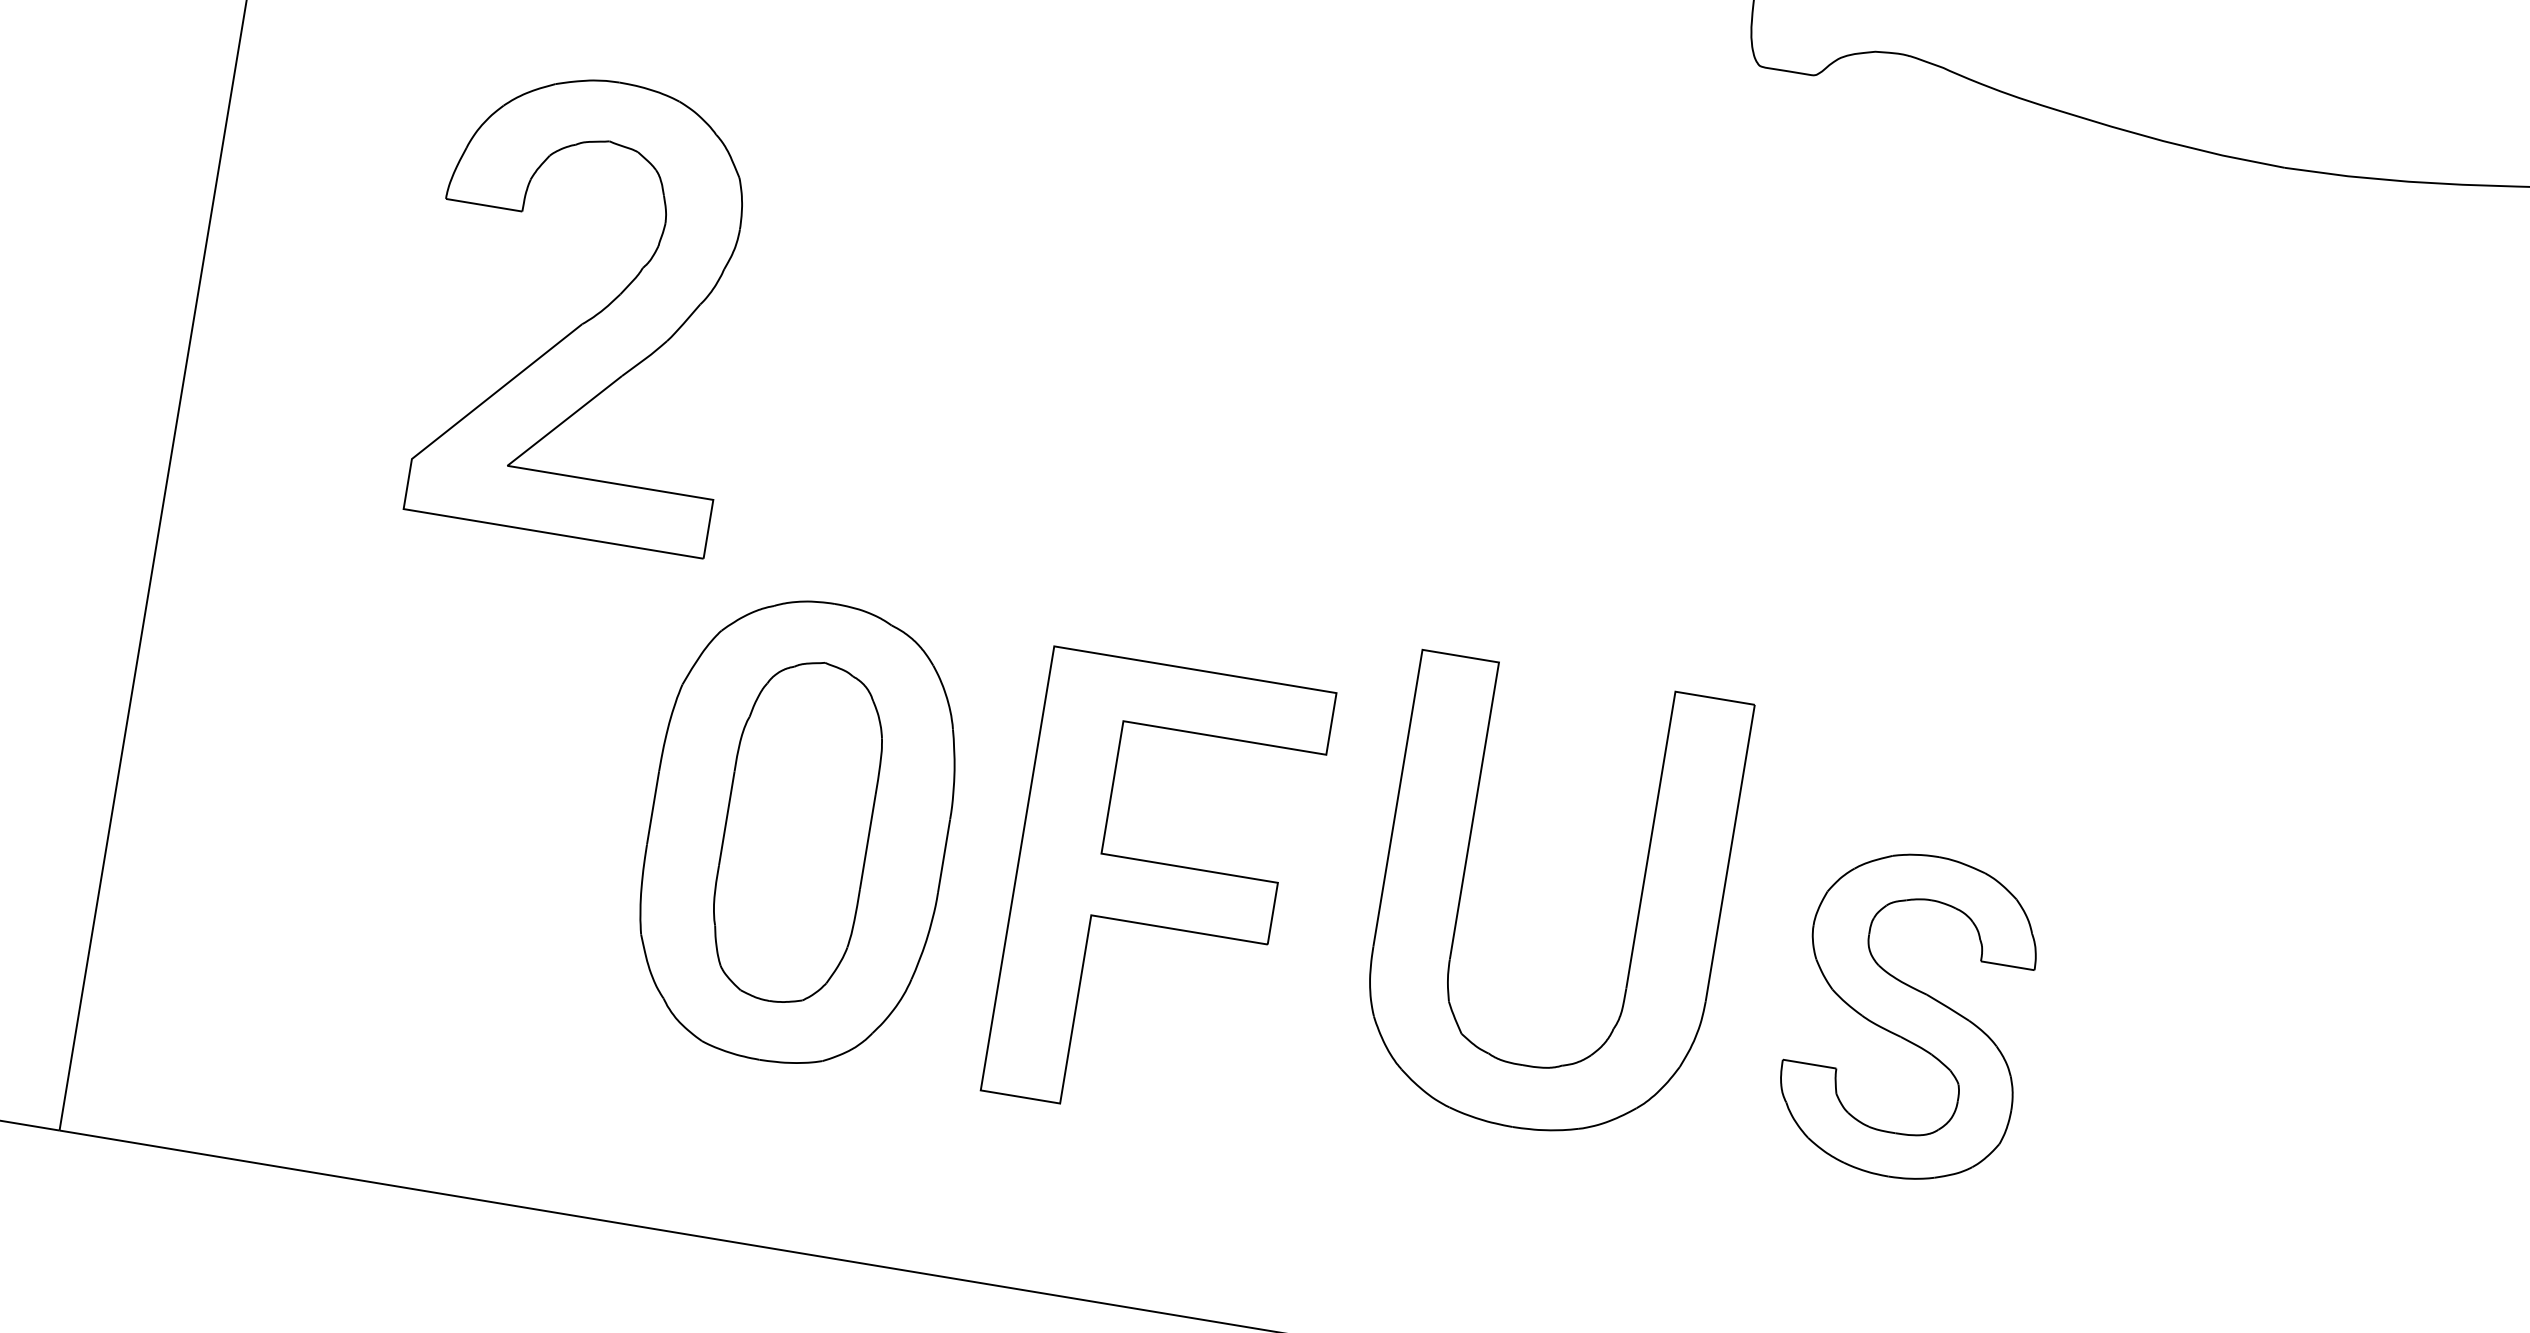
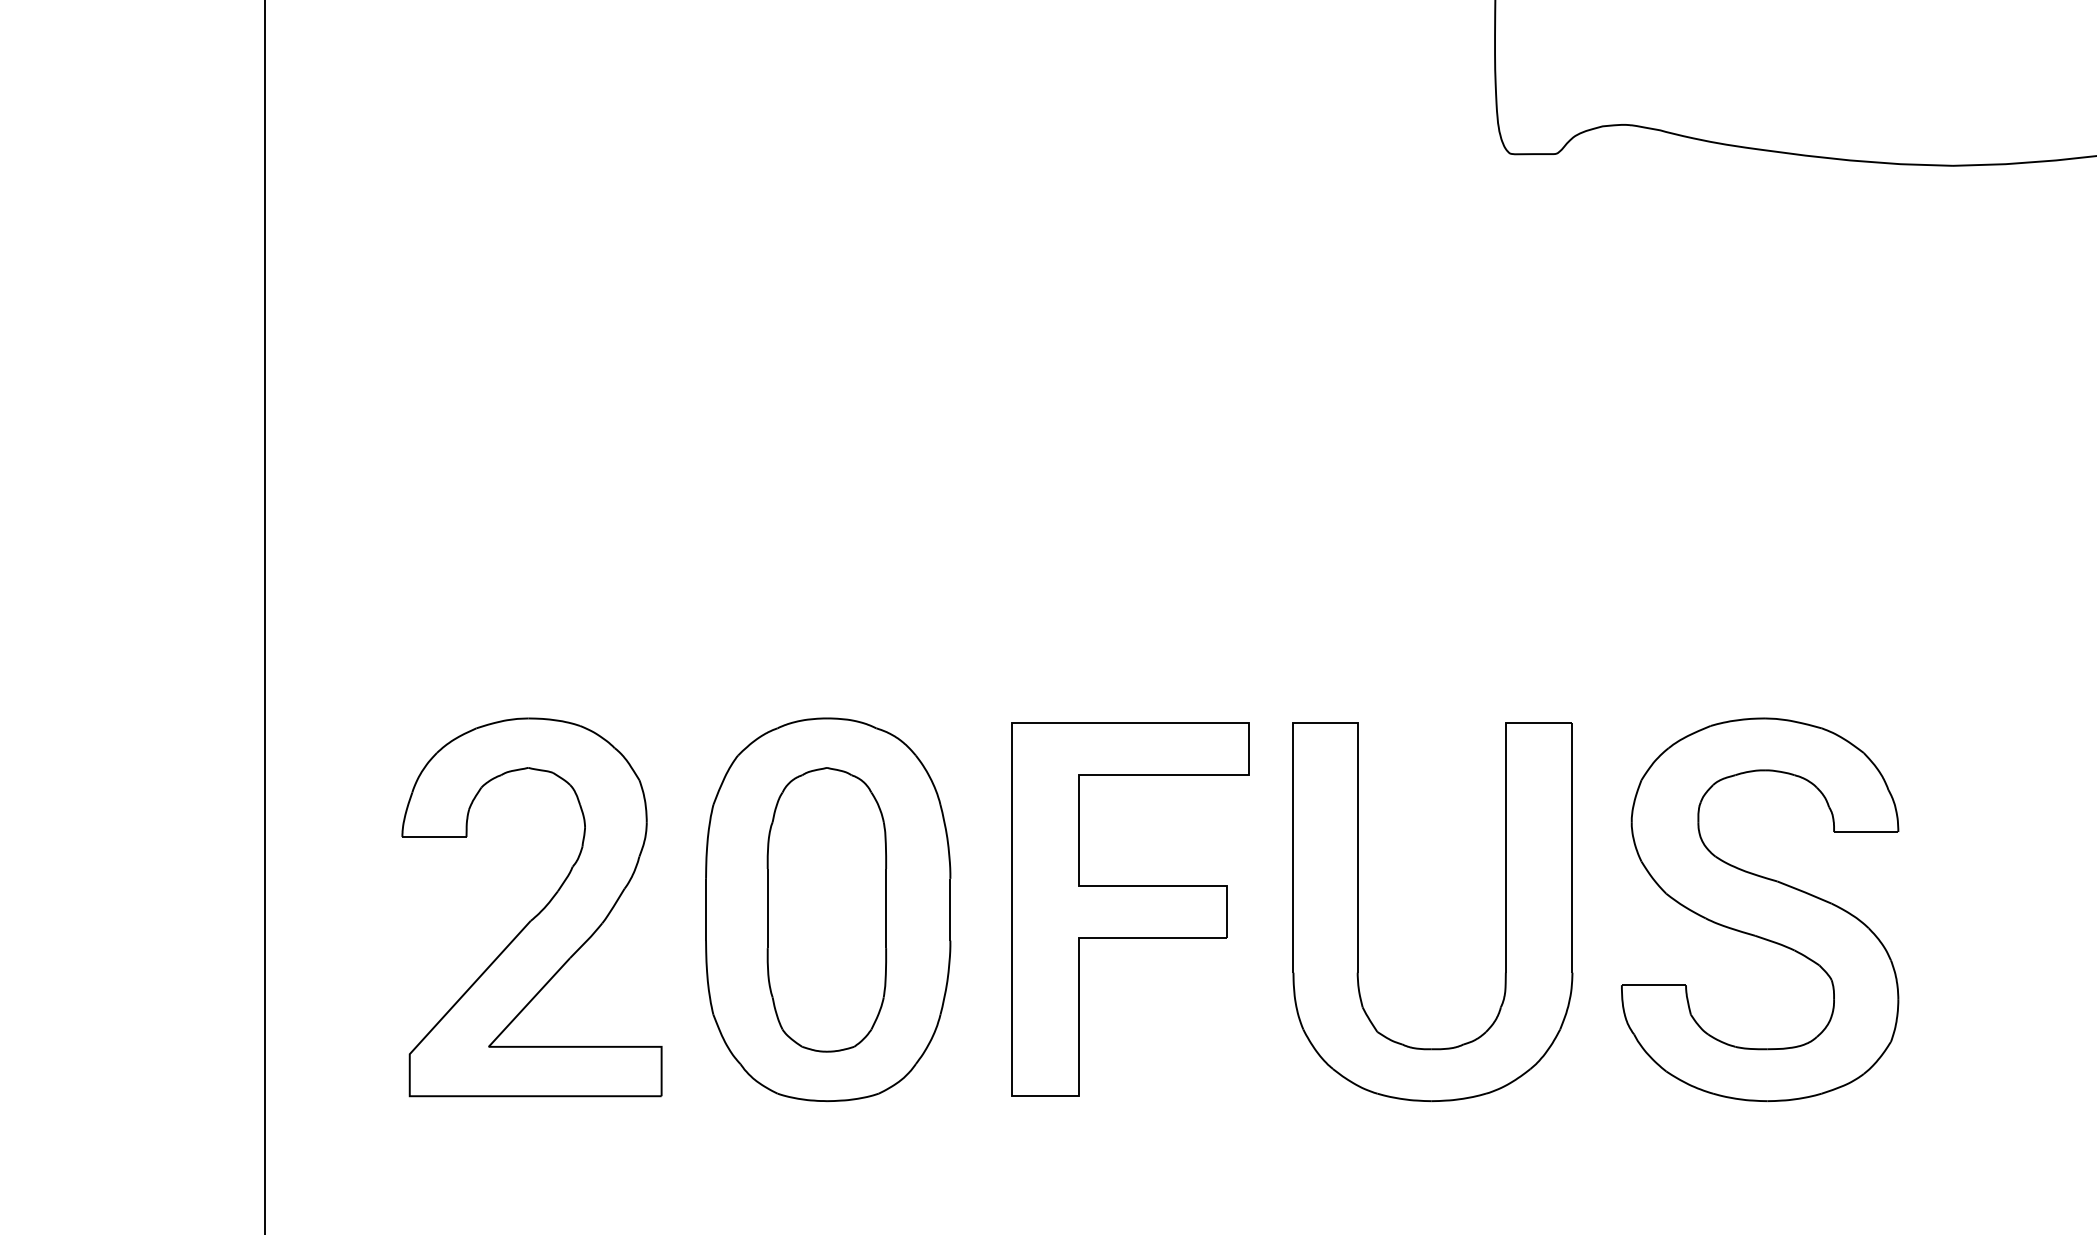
part: (591, 316) -> (537, 913), moved
part: (1637, 916) -> (1505, 912), moved
part: (1908, 1015) -> (1760, 909), size x1.43

